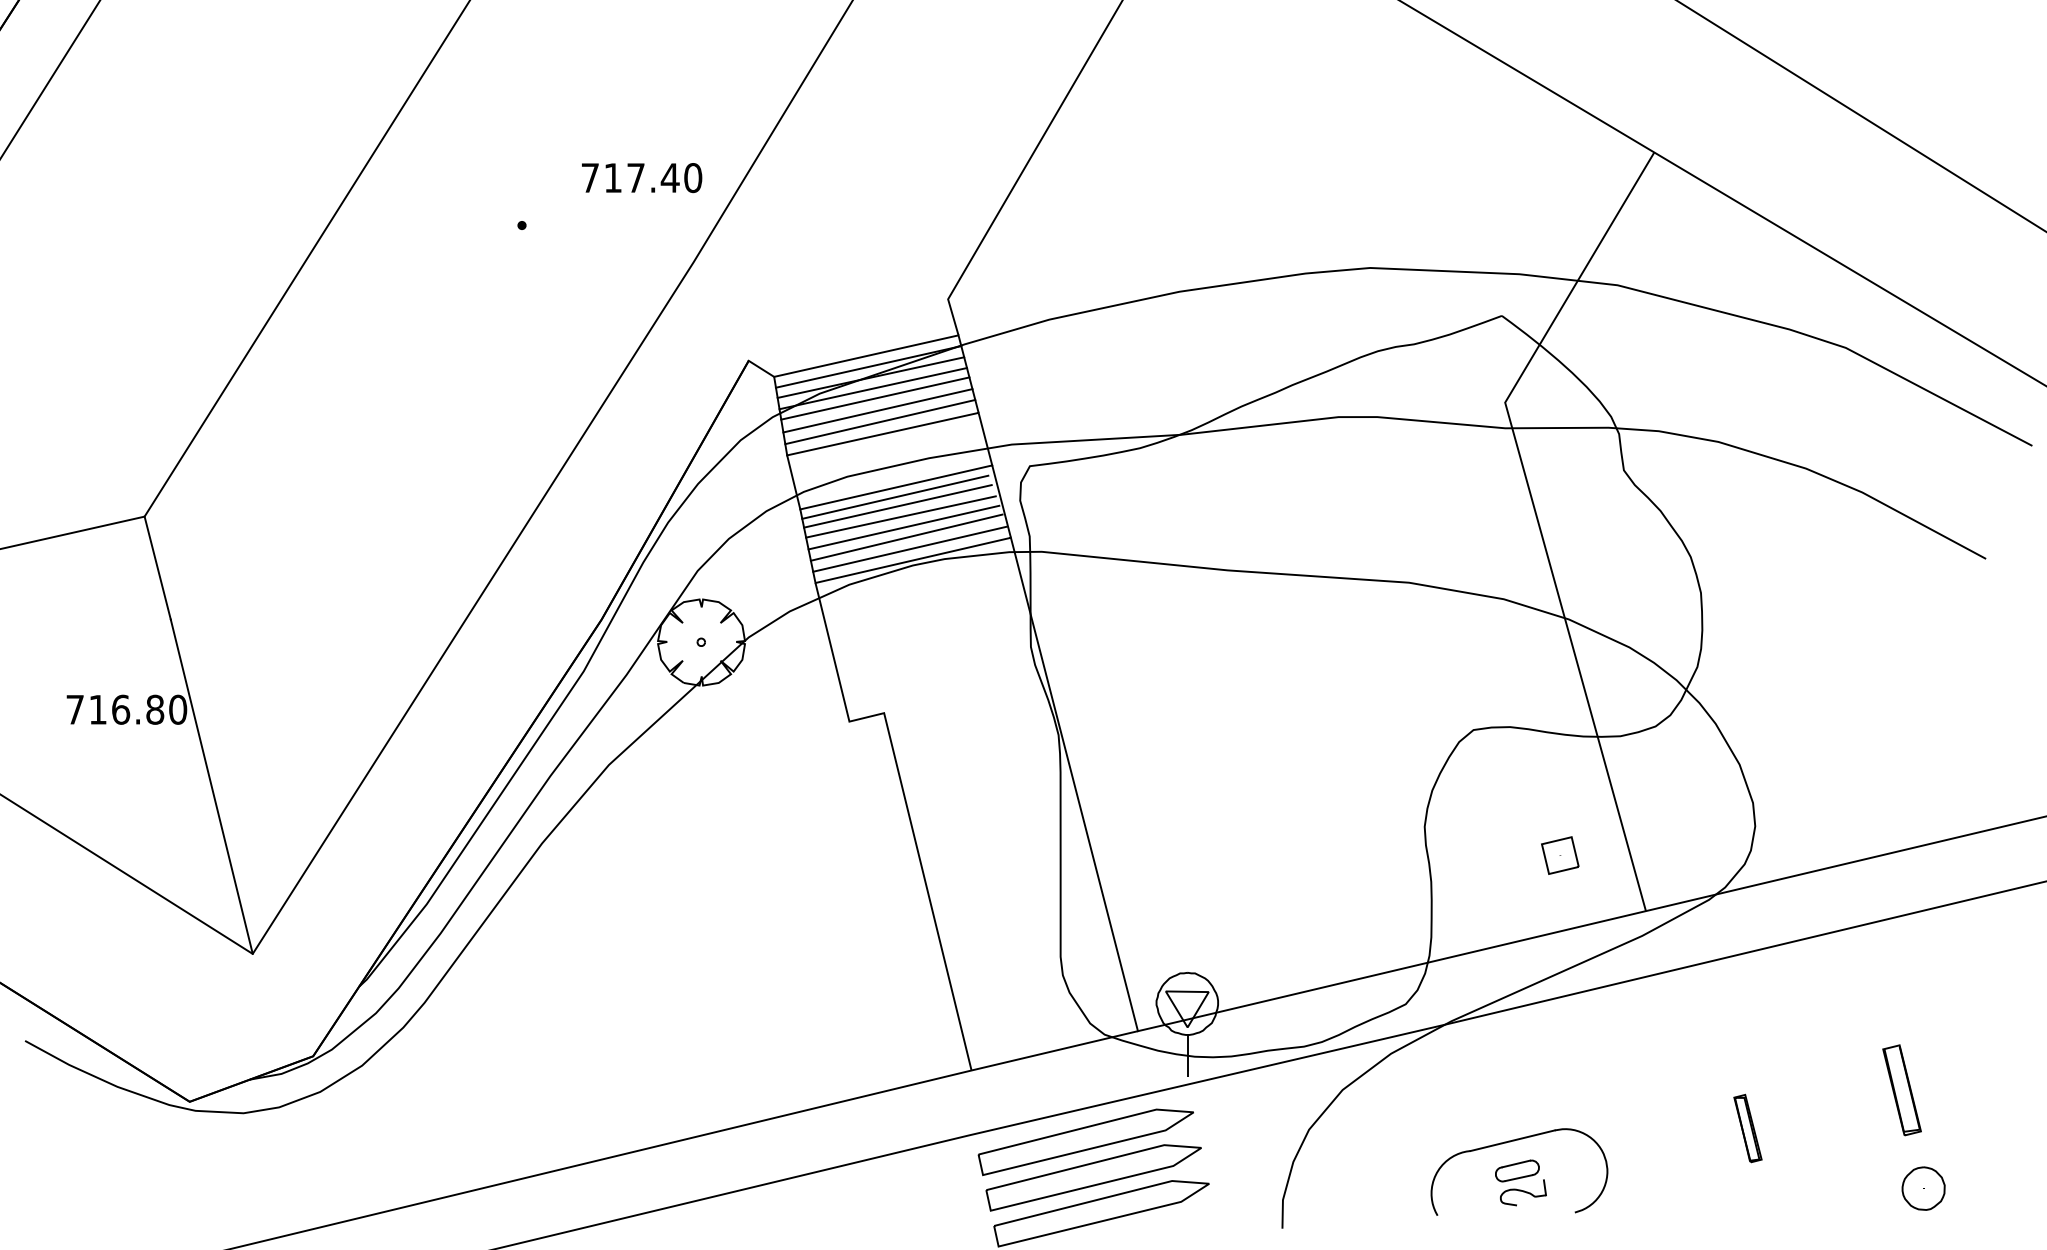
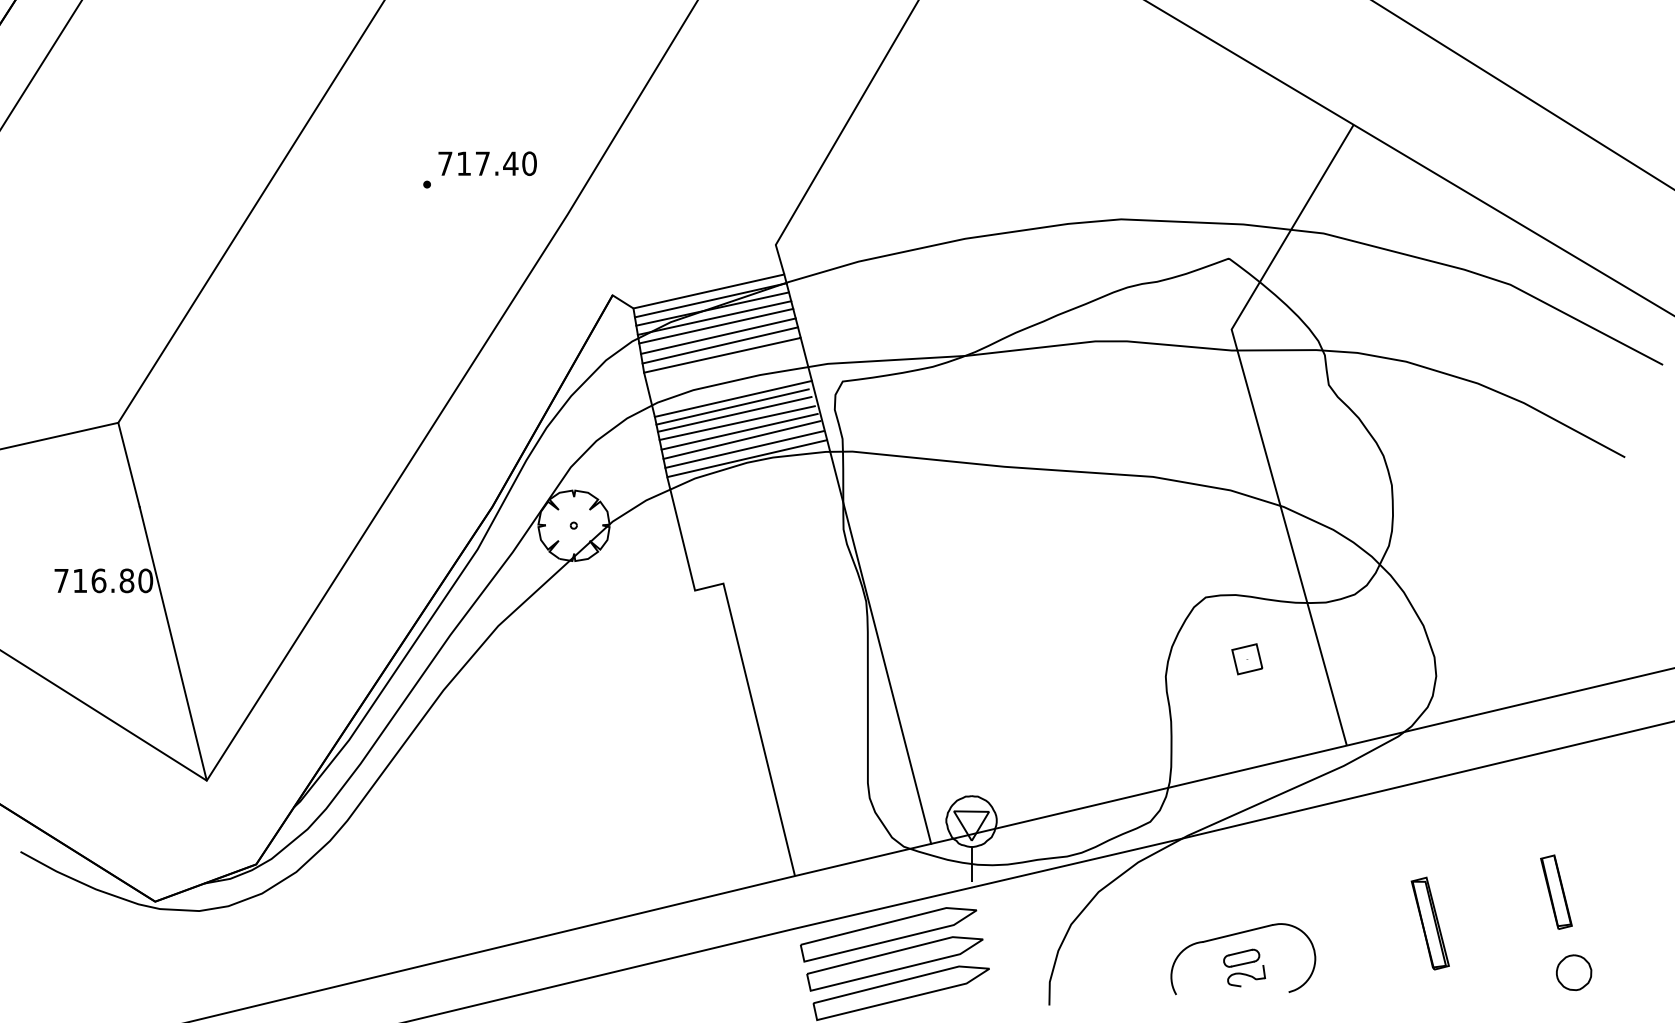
text: (642, 178) -> (488, 164), moved
part: (1560, 855) -> (1247, 659), moved
part: (1747, 1128) -> (1429, 923), size x1.67

